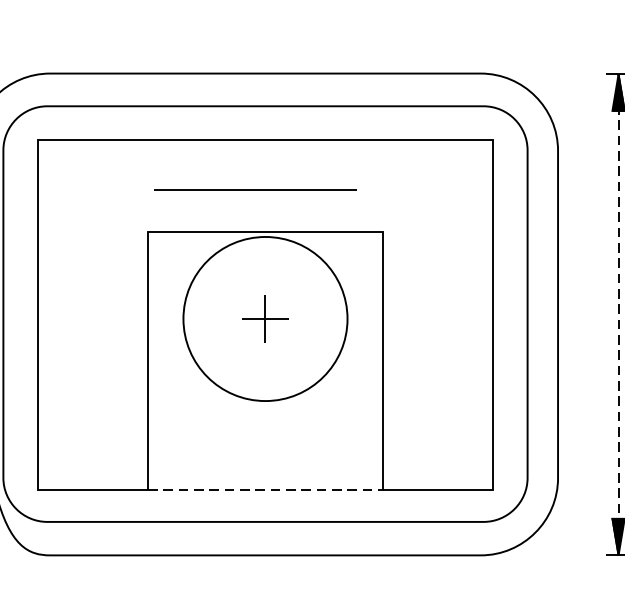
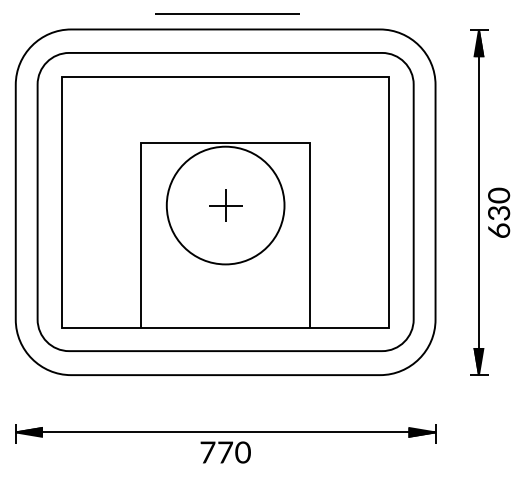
line: (255, 189) -> (227, 13), moved
line: (617, 314) -> (478, 202), dashed -> solid
line: (266, 490) -> (226, 328), dashed -> solid

